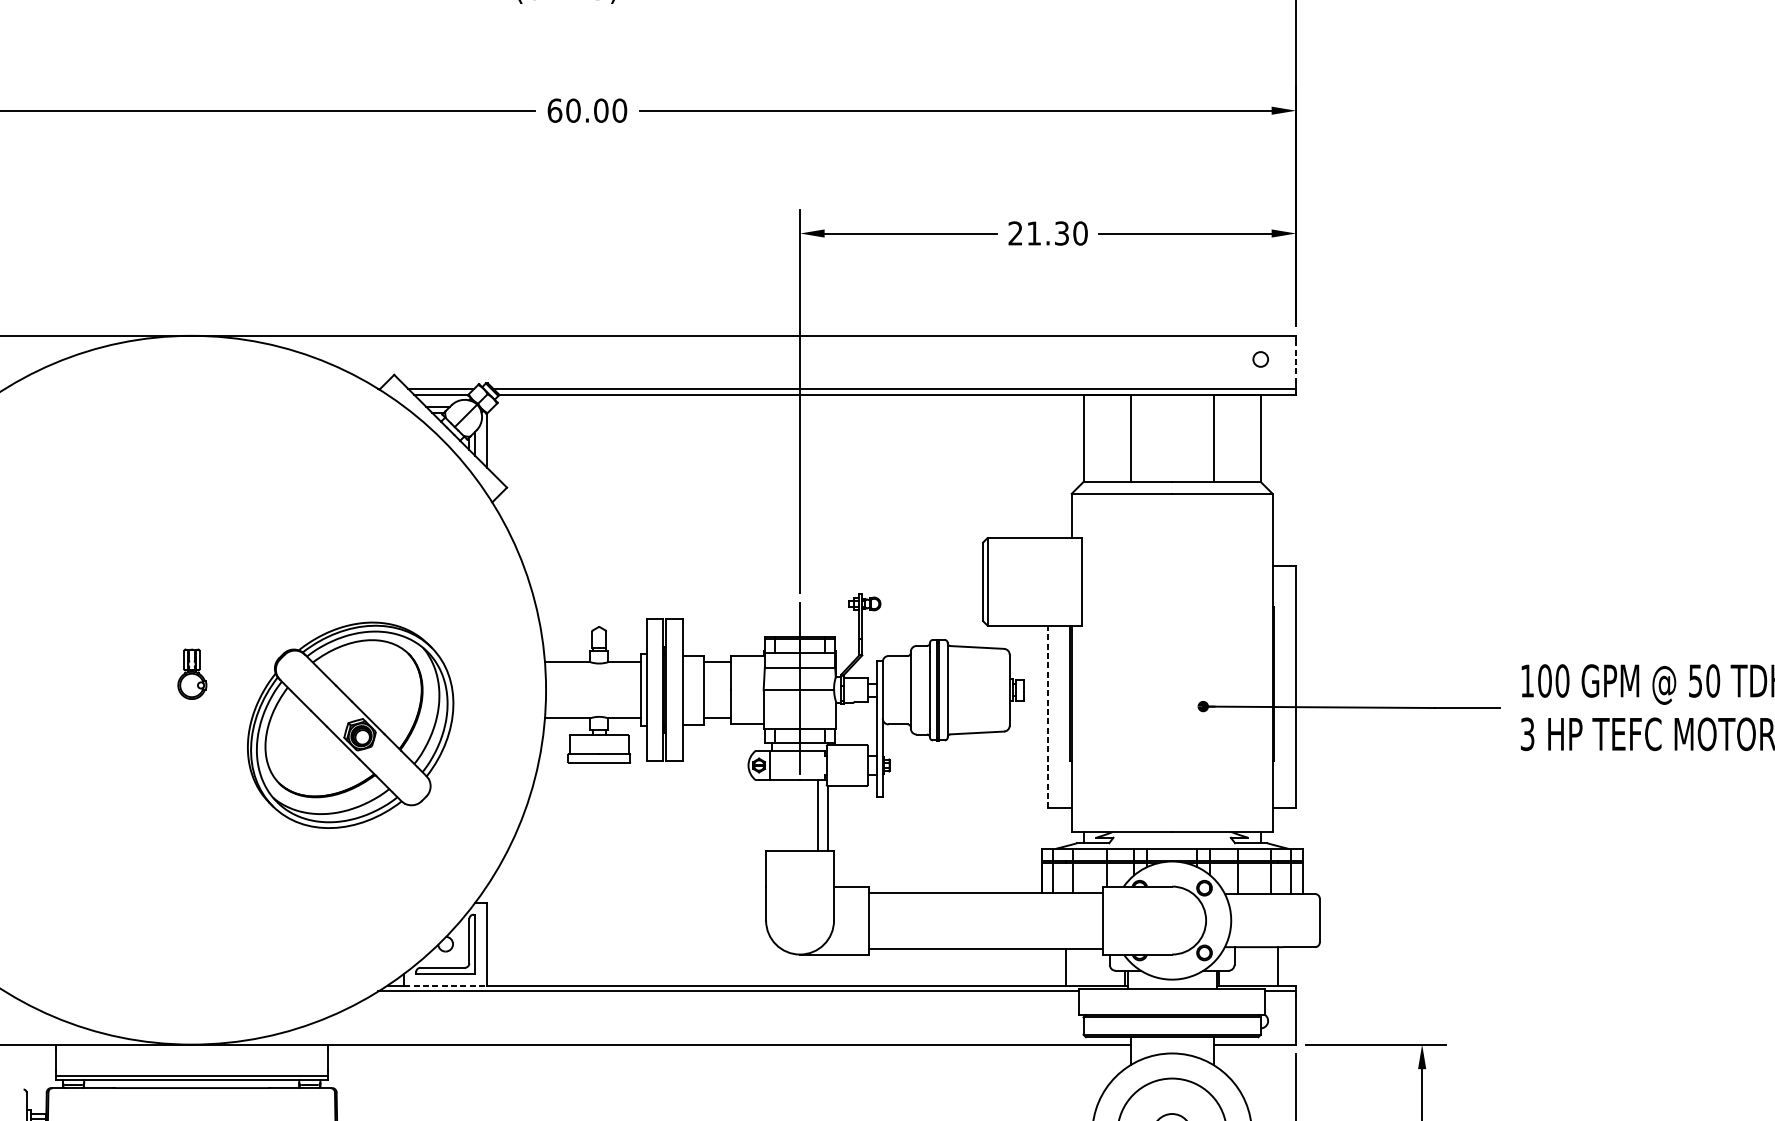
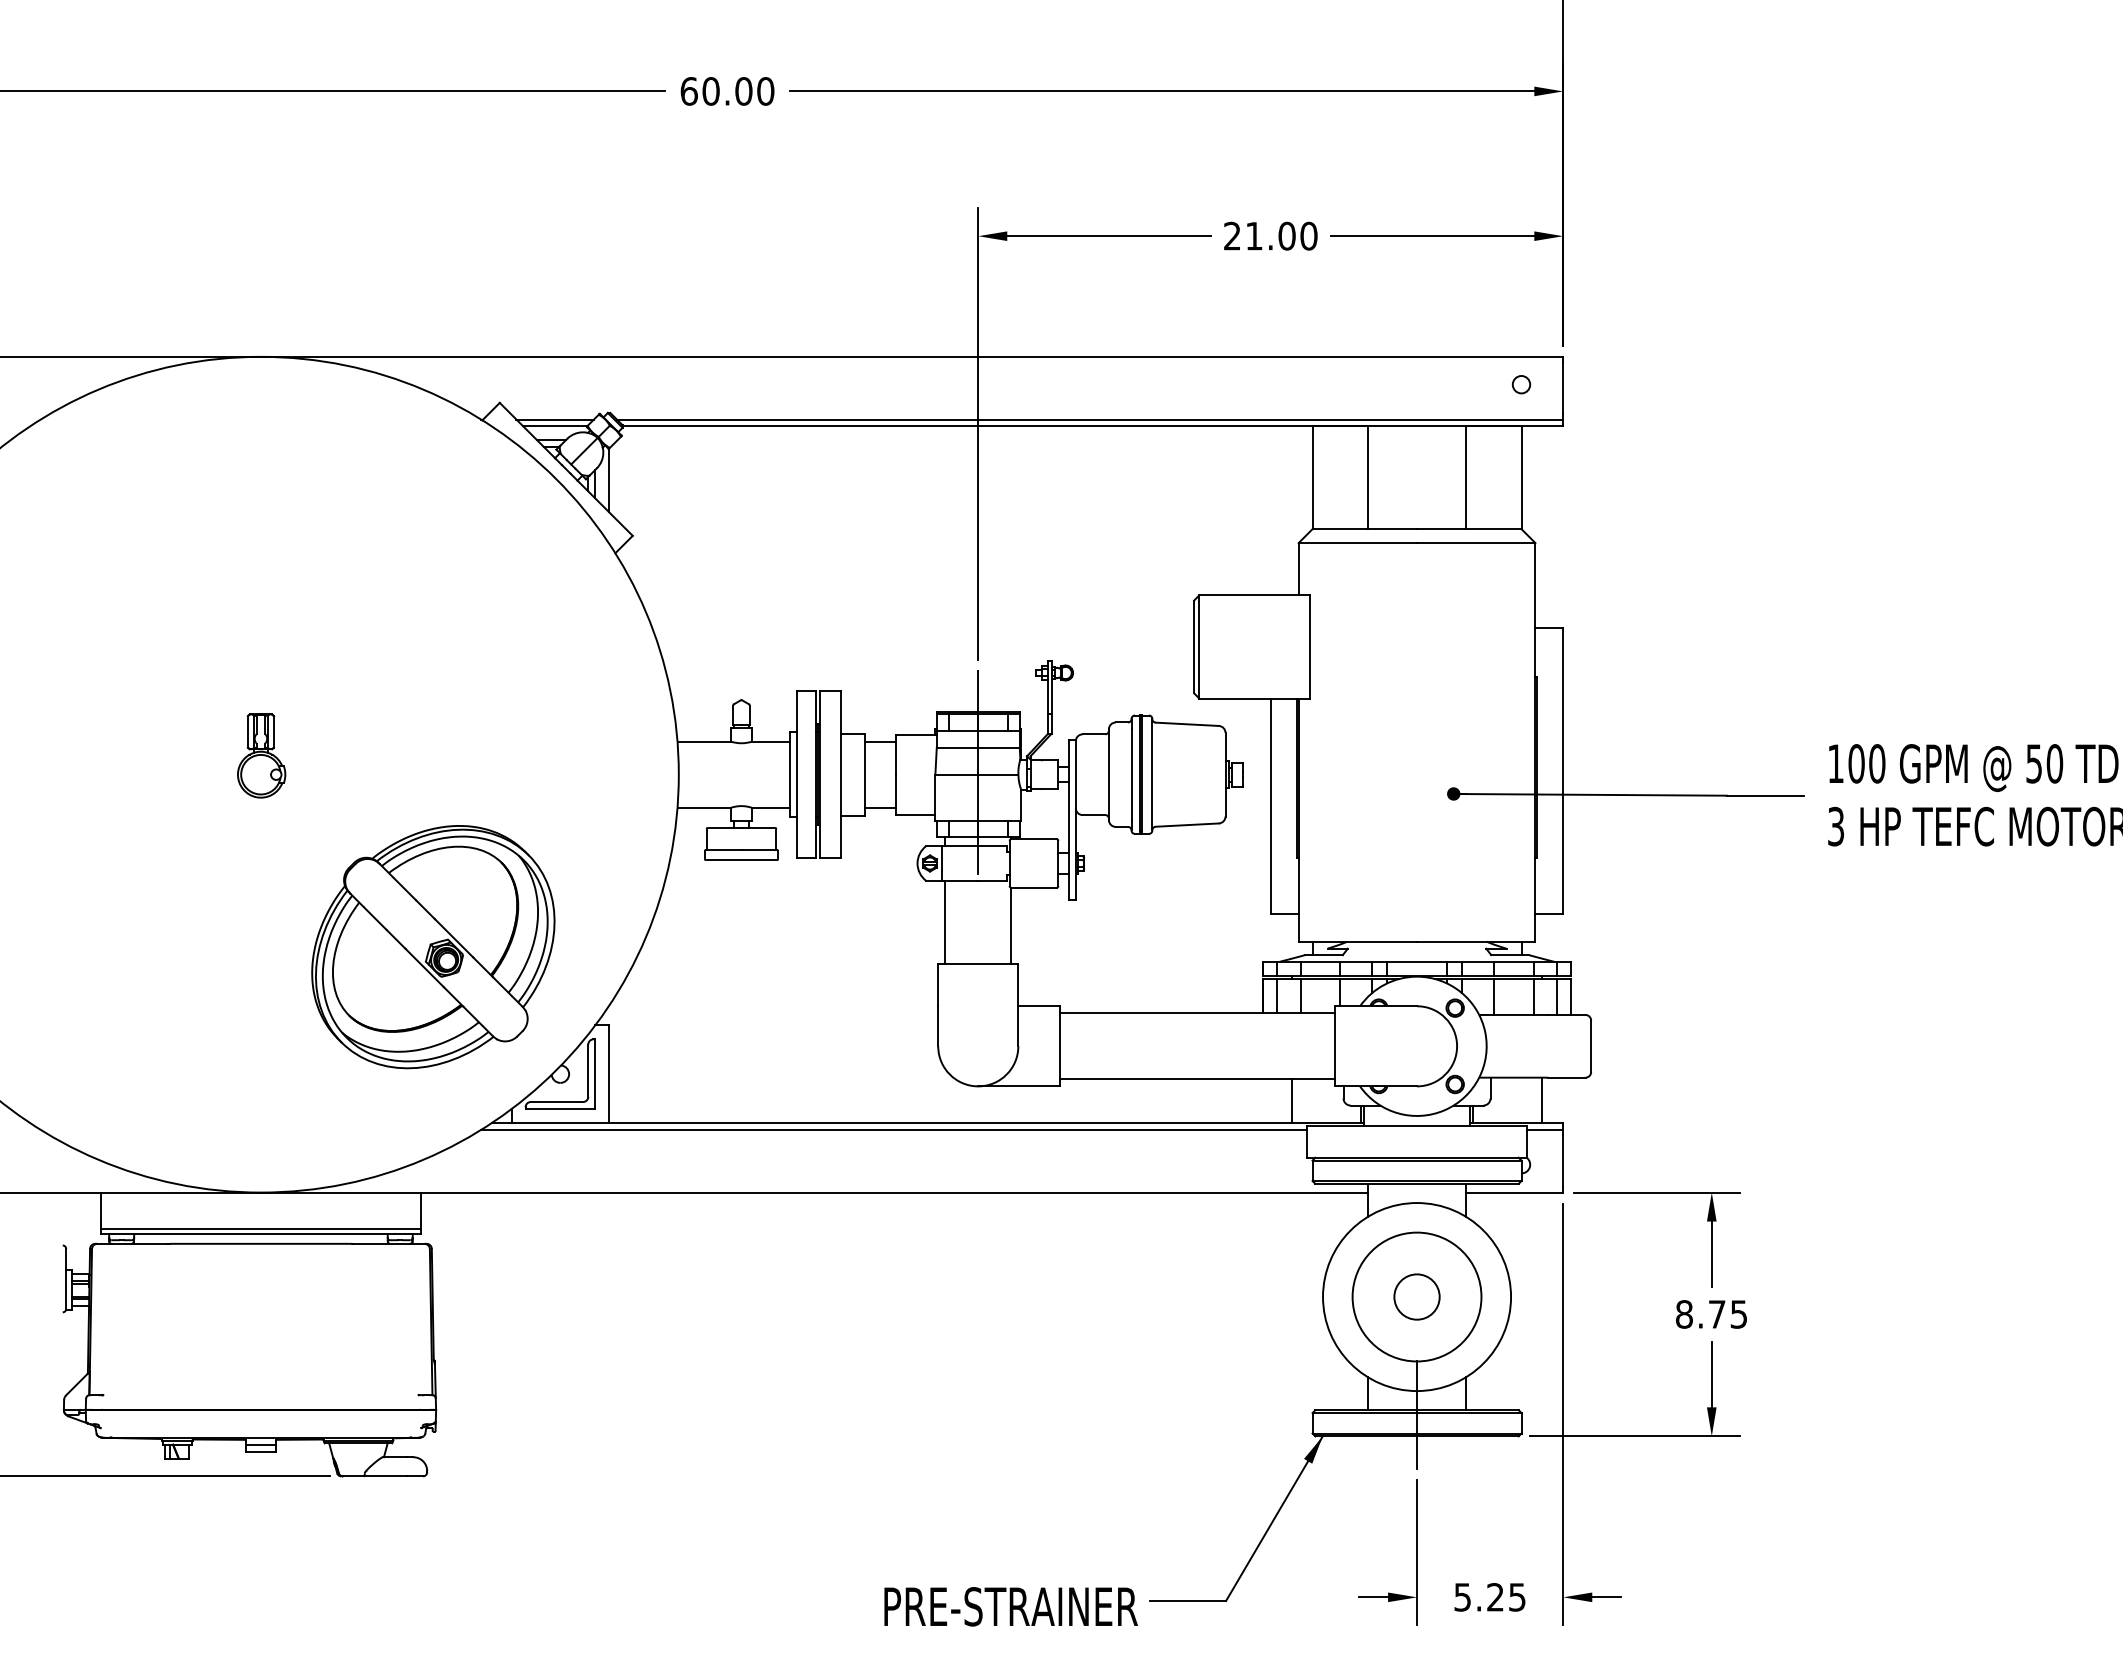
text: (1061, 232) -> (1286, 235), 21.30 -> 21.00
line: (1296, 362) -> (1563, 388), dashed -> solid
part: (192, 673) -> (261, 755), size x1.43
line: (1047, 717) -> (1270, 806), dashed -> solid
part: (350, 725) -> (433, 947), moved
line: (818, 815) -> (945, 922), moved
line: (445, 985) -> (560, 1122), dashed -> solid

